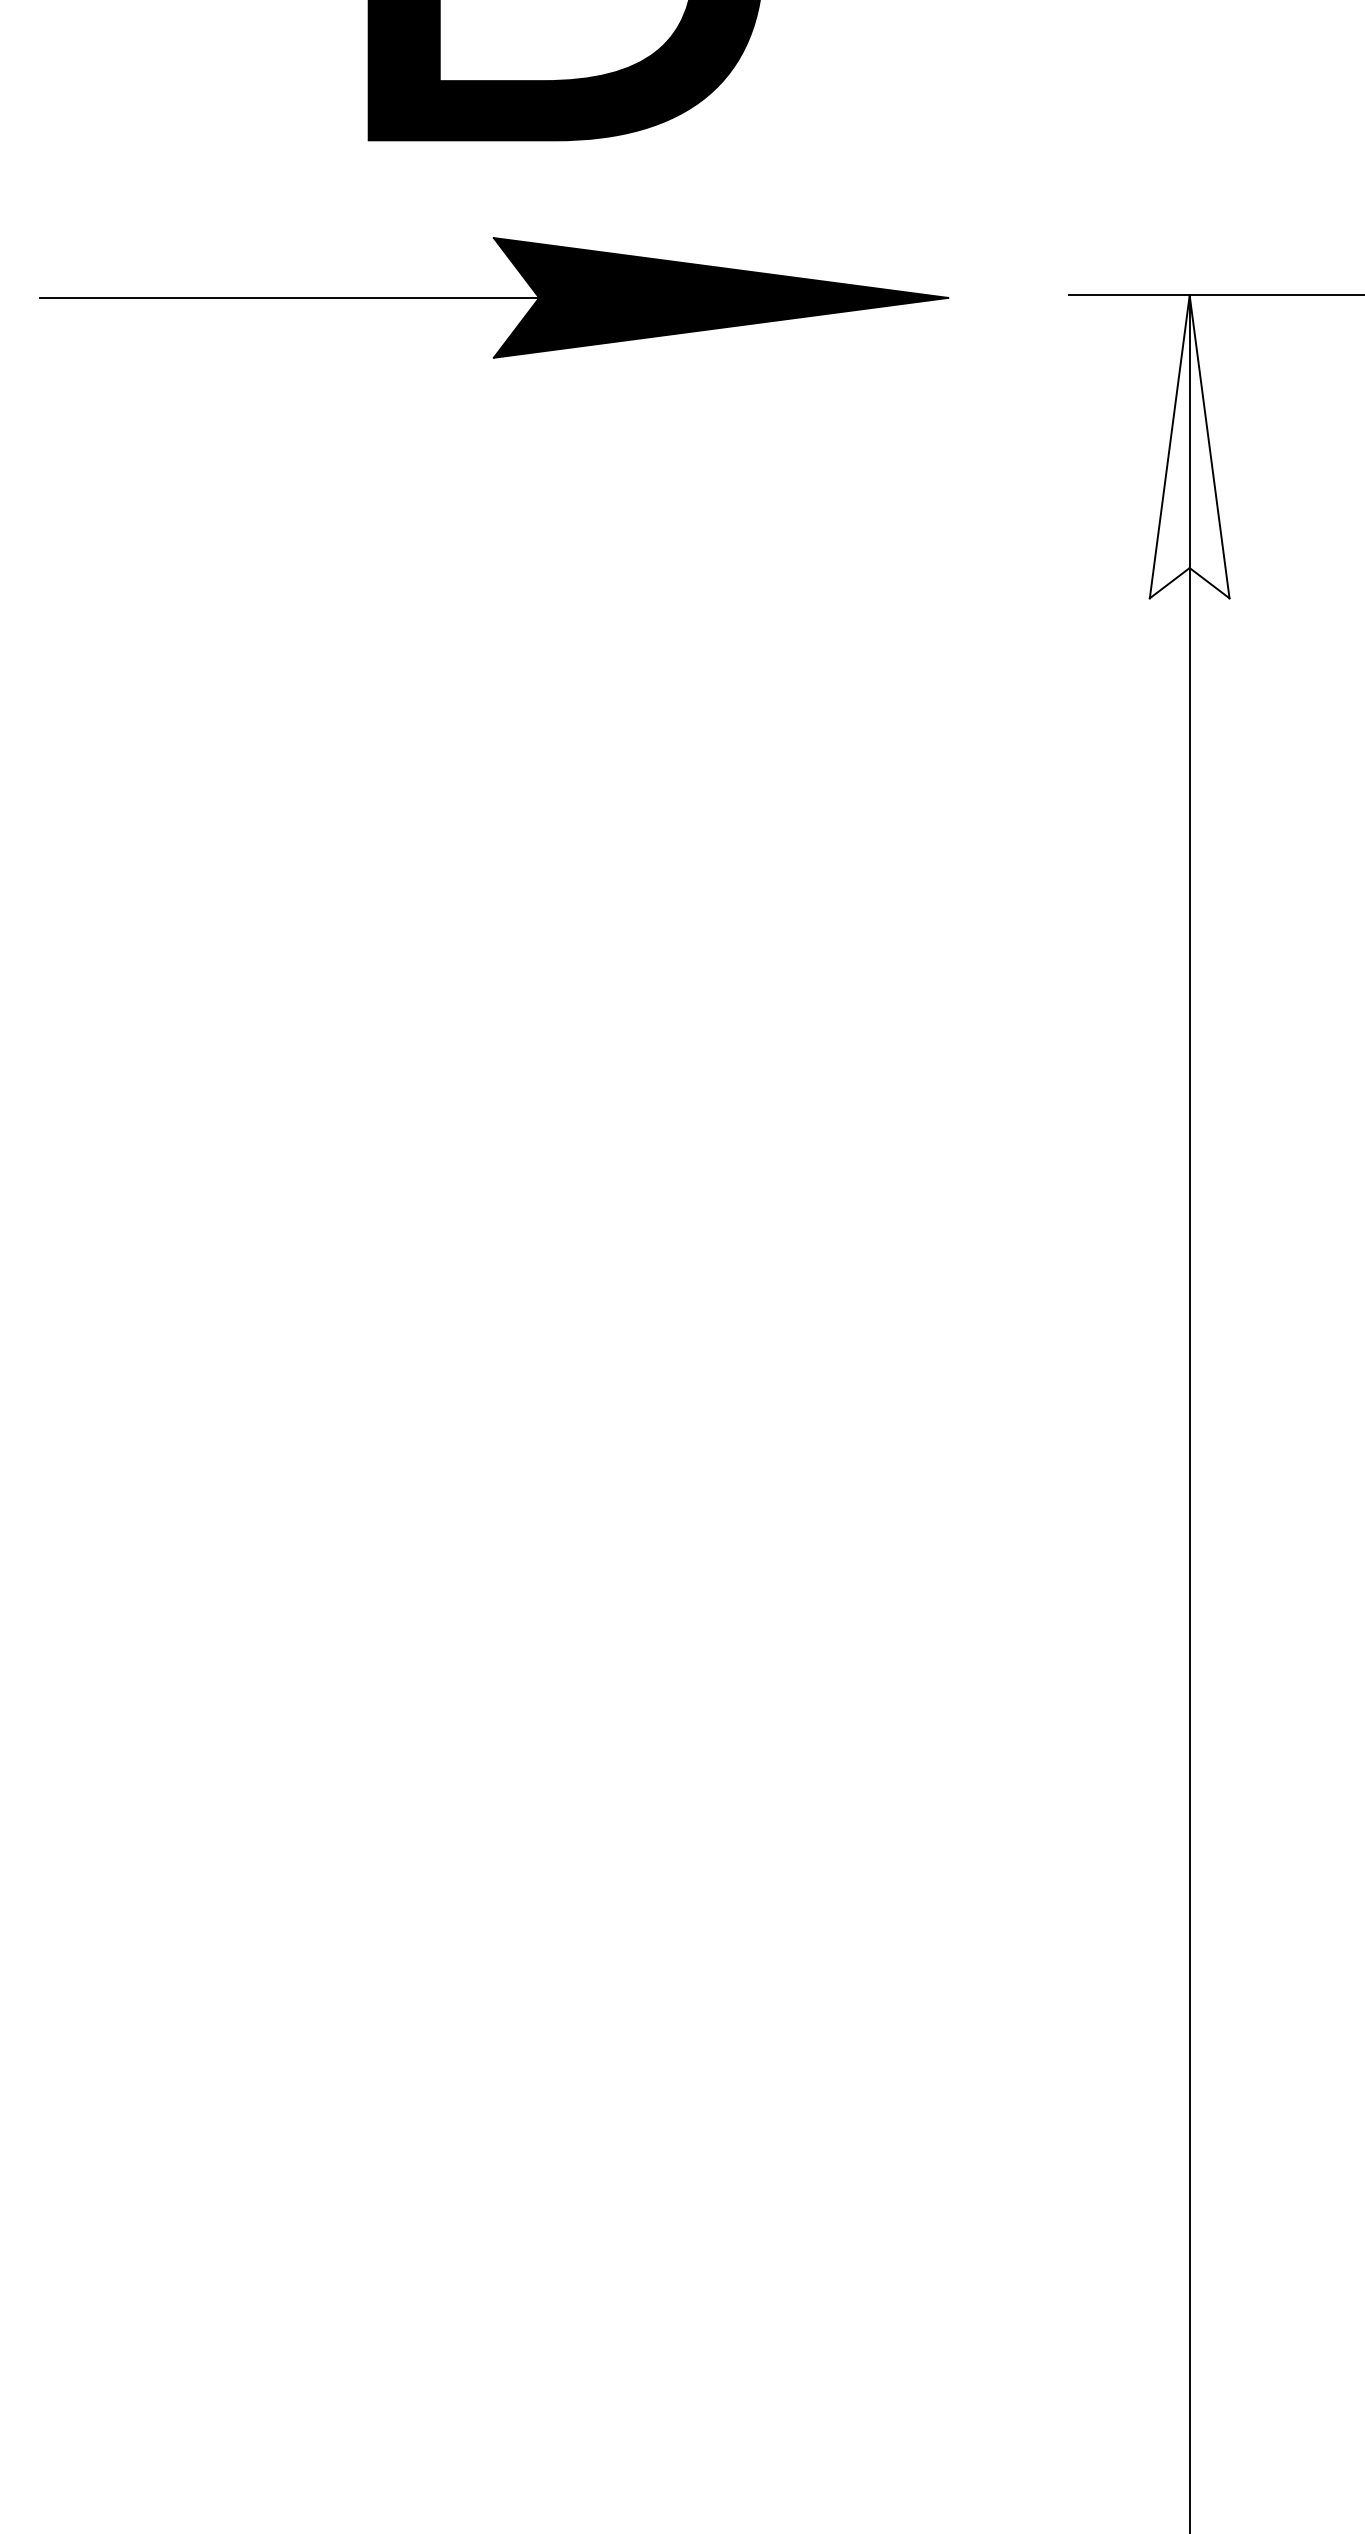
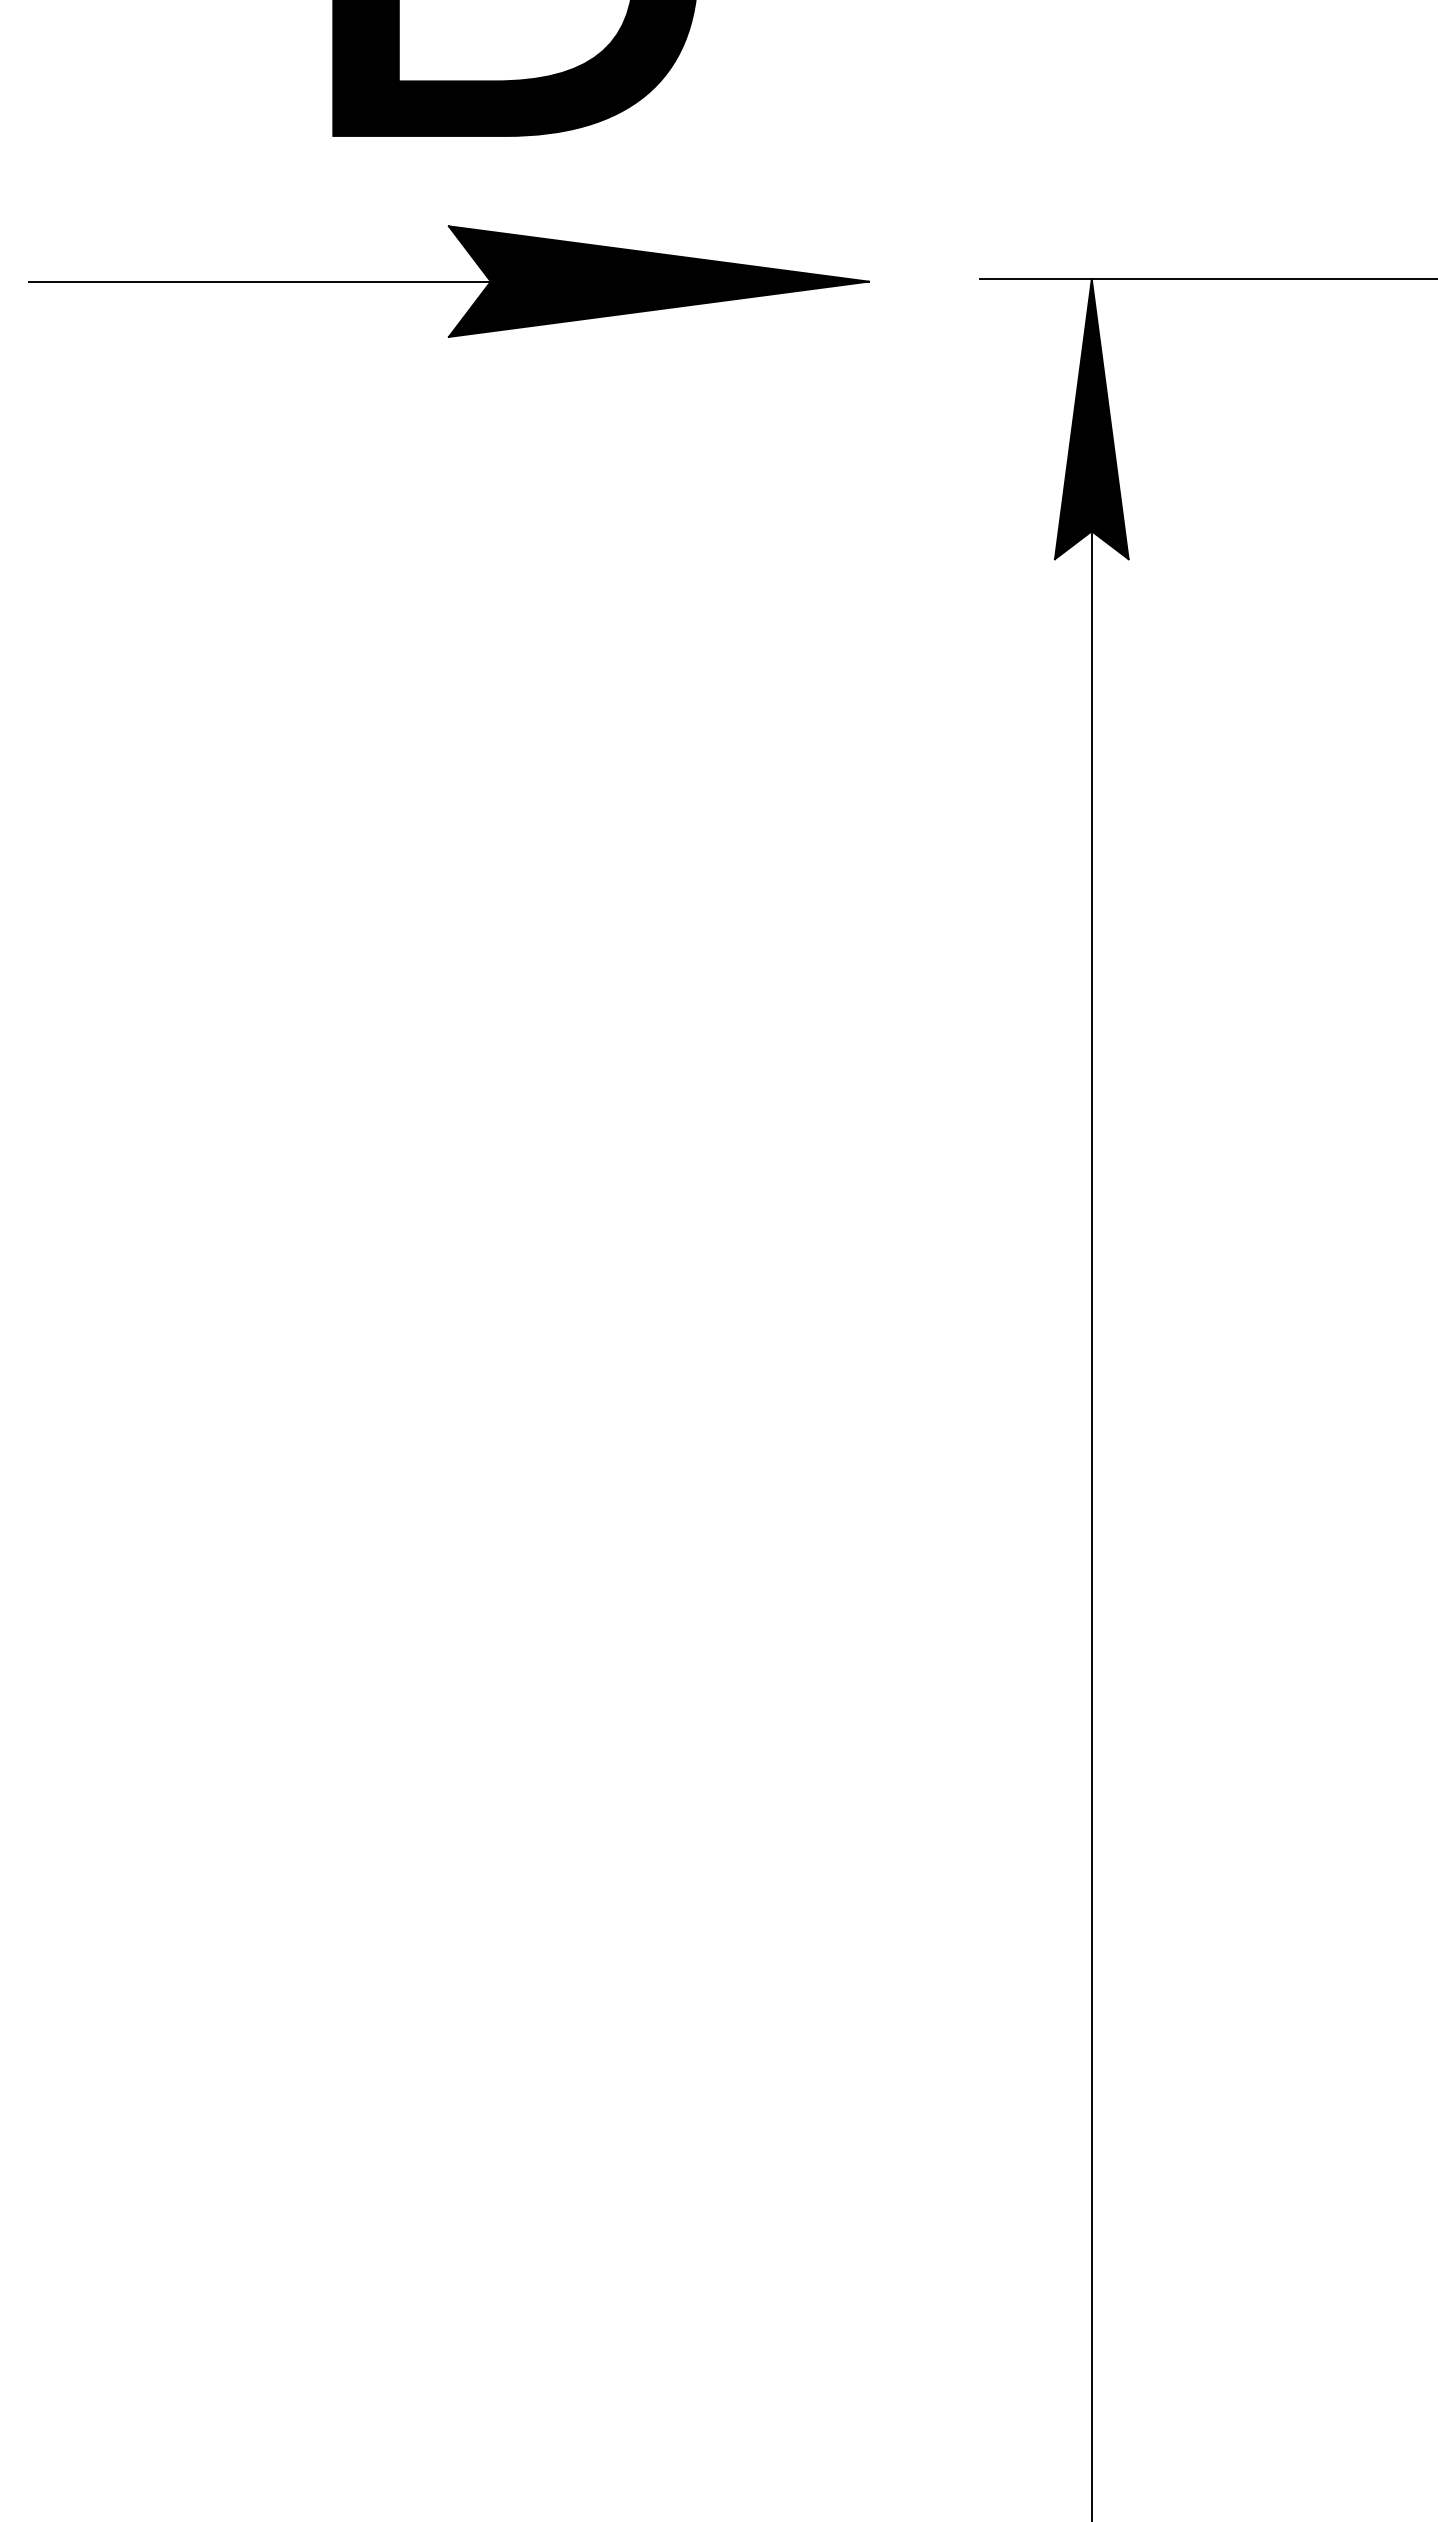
fill: (1189, 447) -> (1091, 419), added

